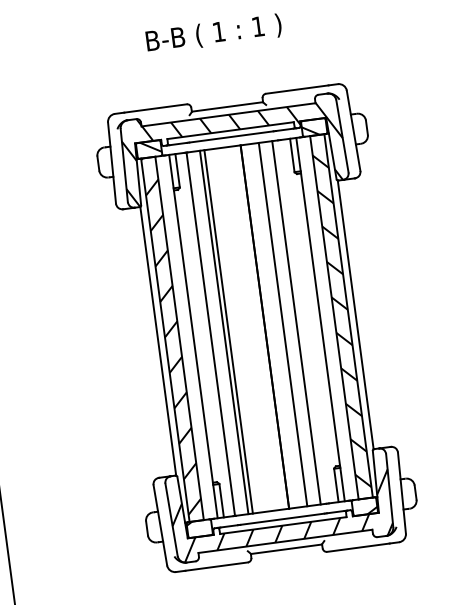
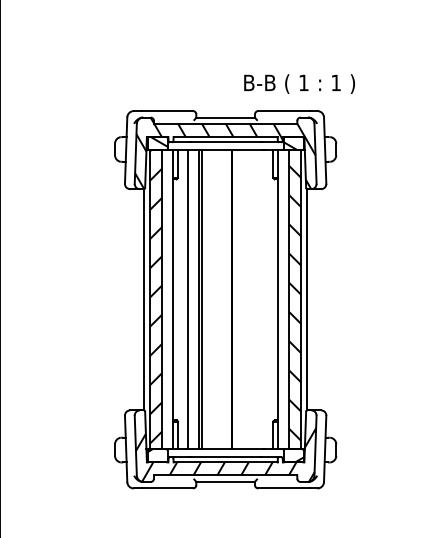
text: (213, 33) -> (299, 83), moved
line: (296, 322) -> (258, 299), removed
line: (283, 324) -> (247, 299), removed

